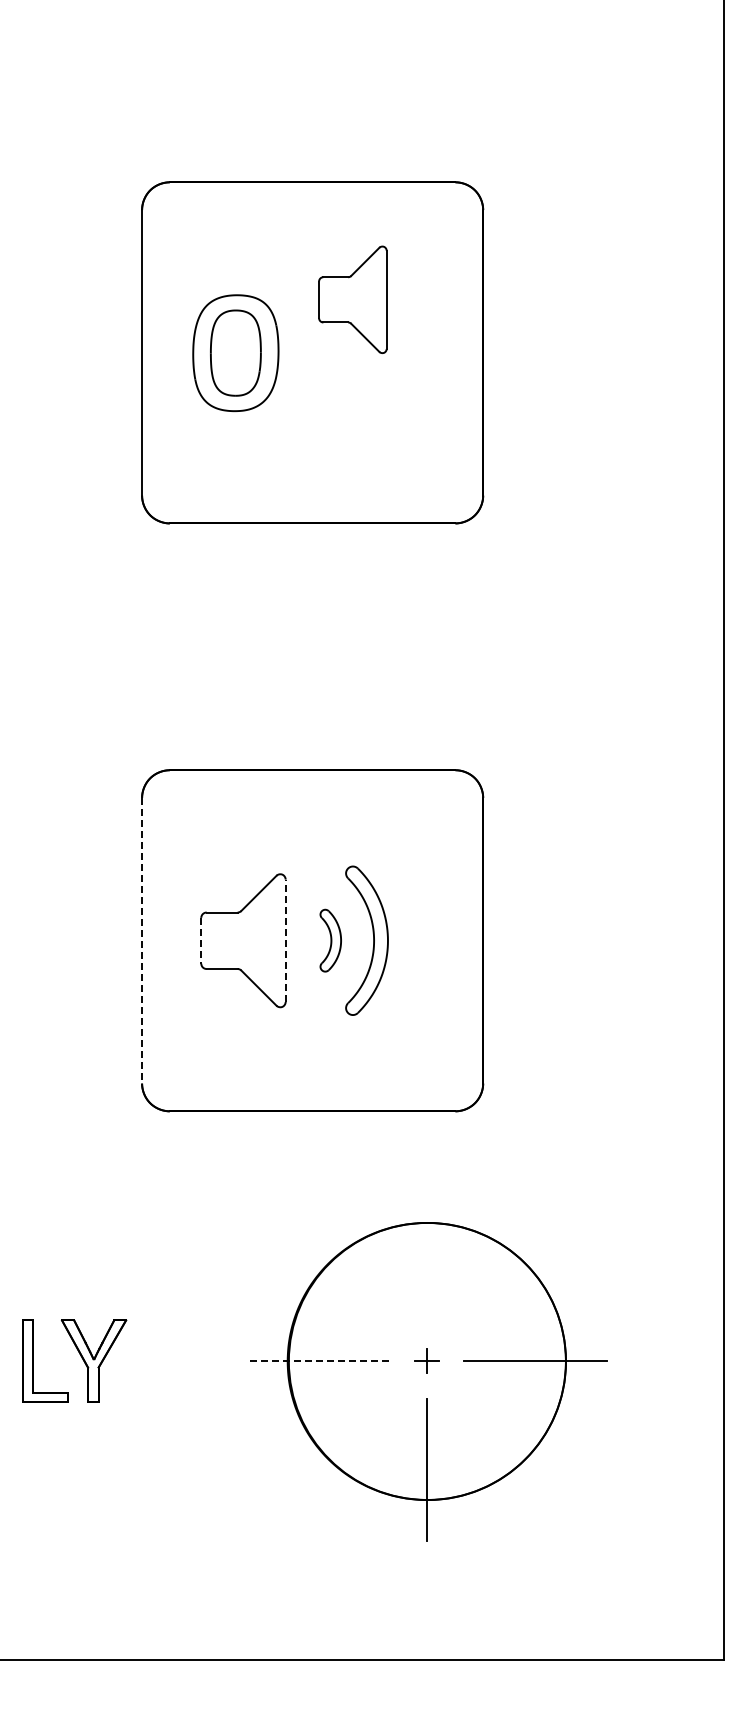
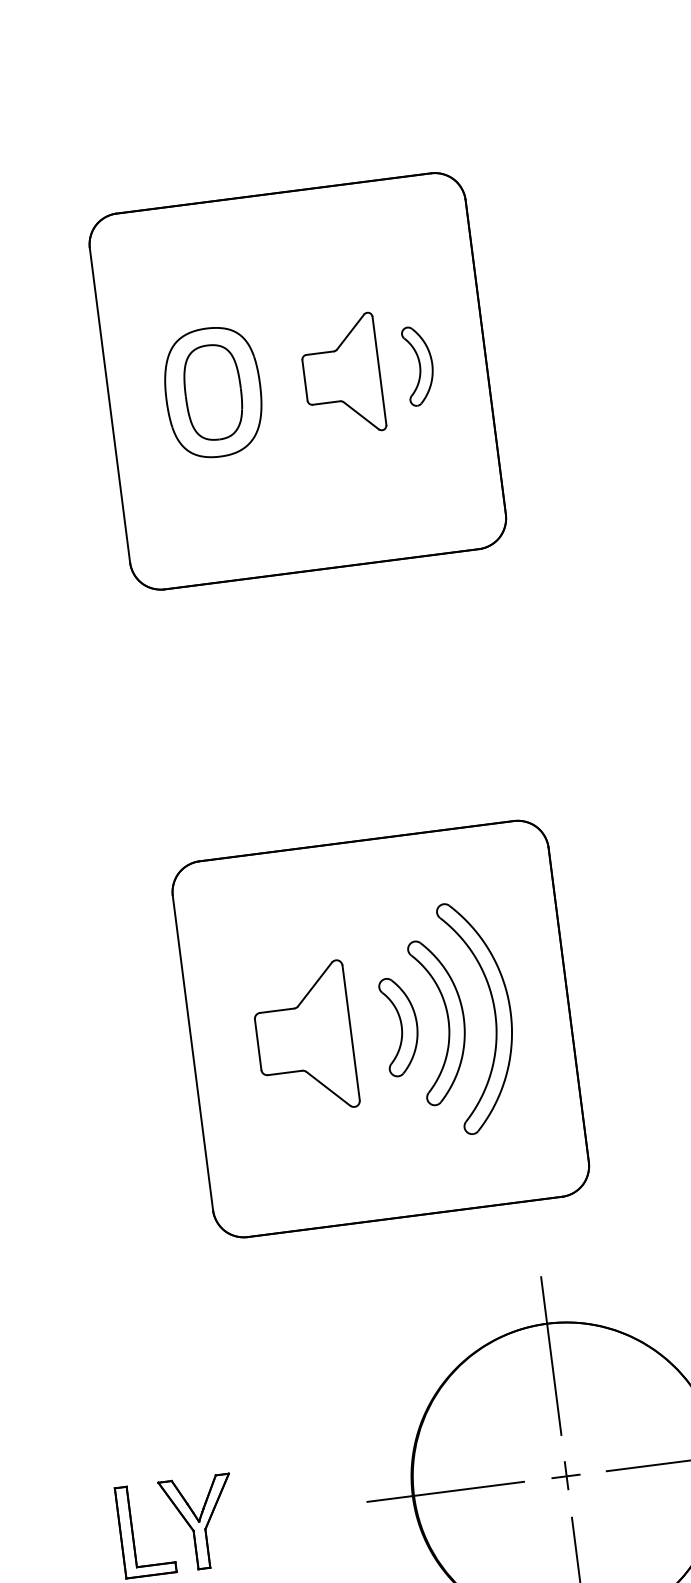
part: (352, 299) -> (341, 375), moved
part: (422, 352) -> (418, 365), added
line: (142, 940) -> (193, 1052), dashed -> solid
line: (201, 940) -> (258, 1044), dashed -> solid
line: (285, 940) -> (350, 1032), dashed -> solid
part: (330, 940) -> (400, 1026), size x1.43
part: (415, 940) -> (494, 1014), added
line: (427, 1251) -> (551, 1355), added
line: (317, 1361) -> (445, 1491), dashed -> solid

